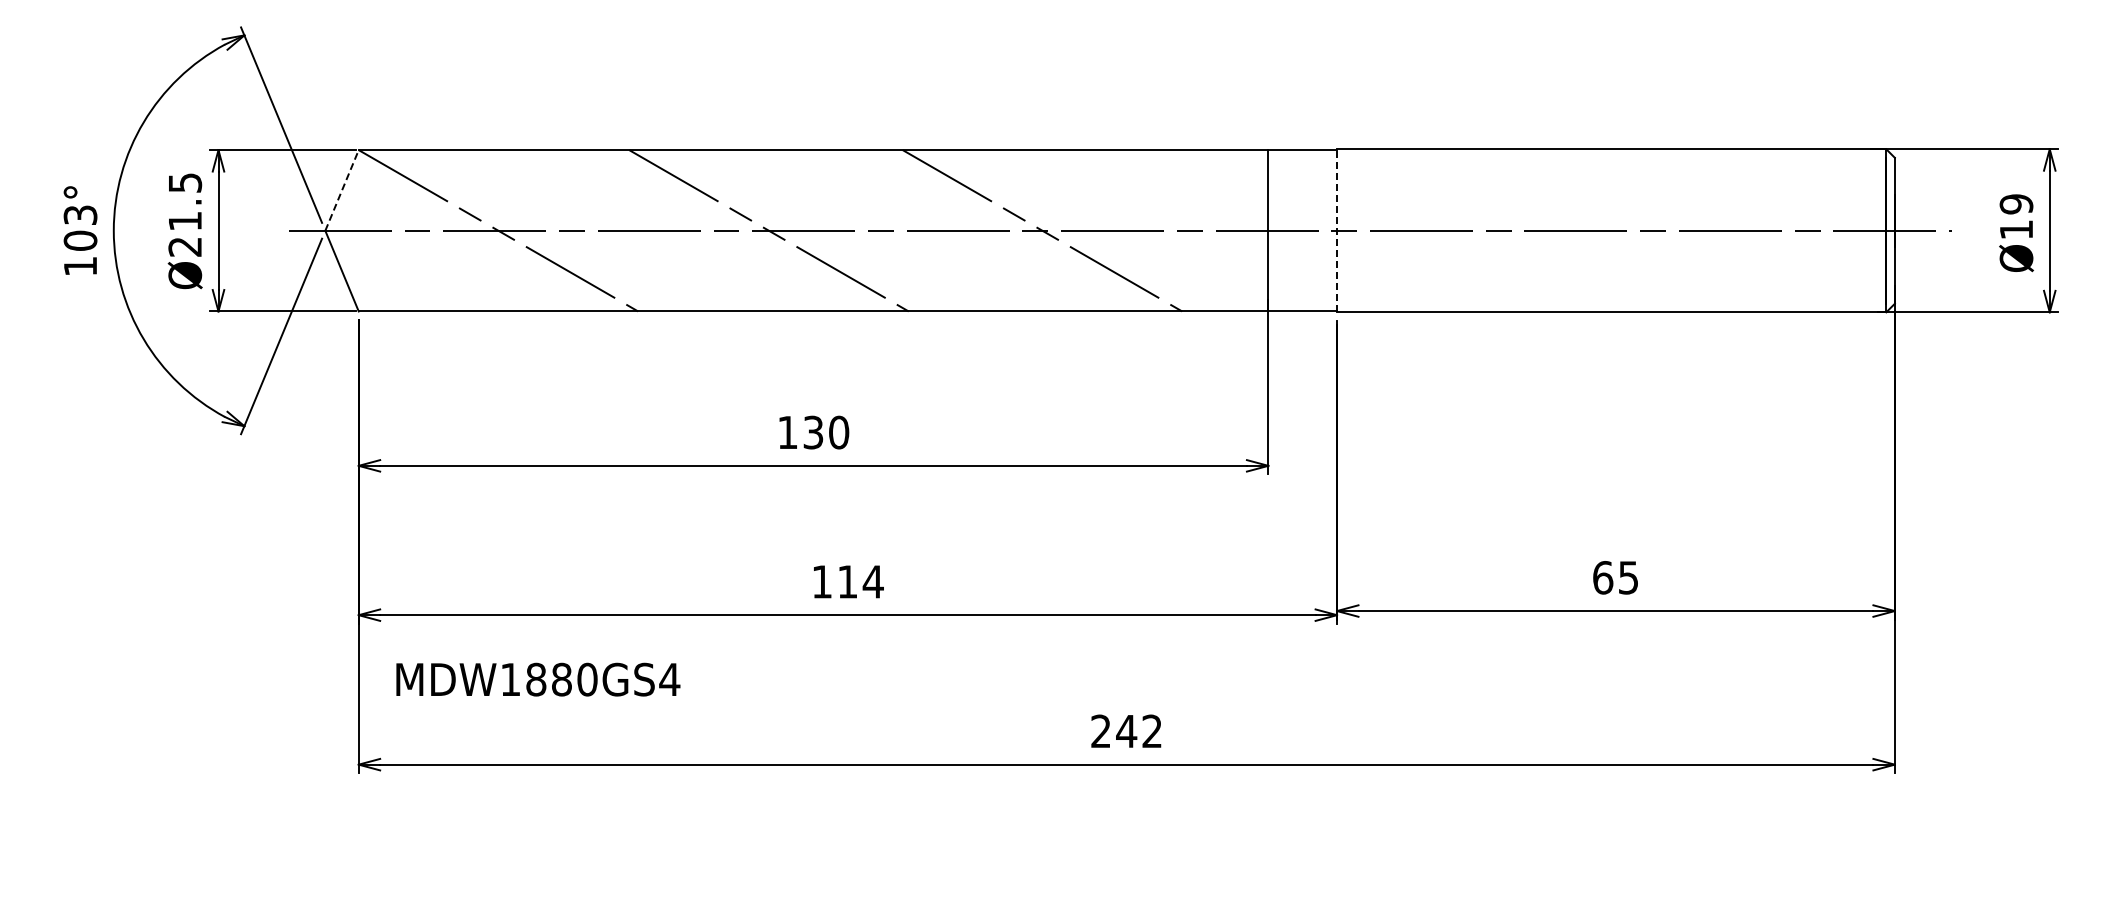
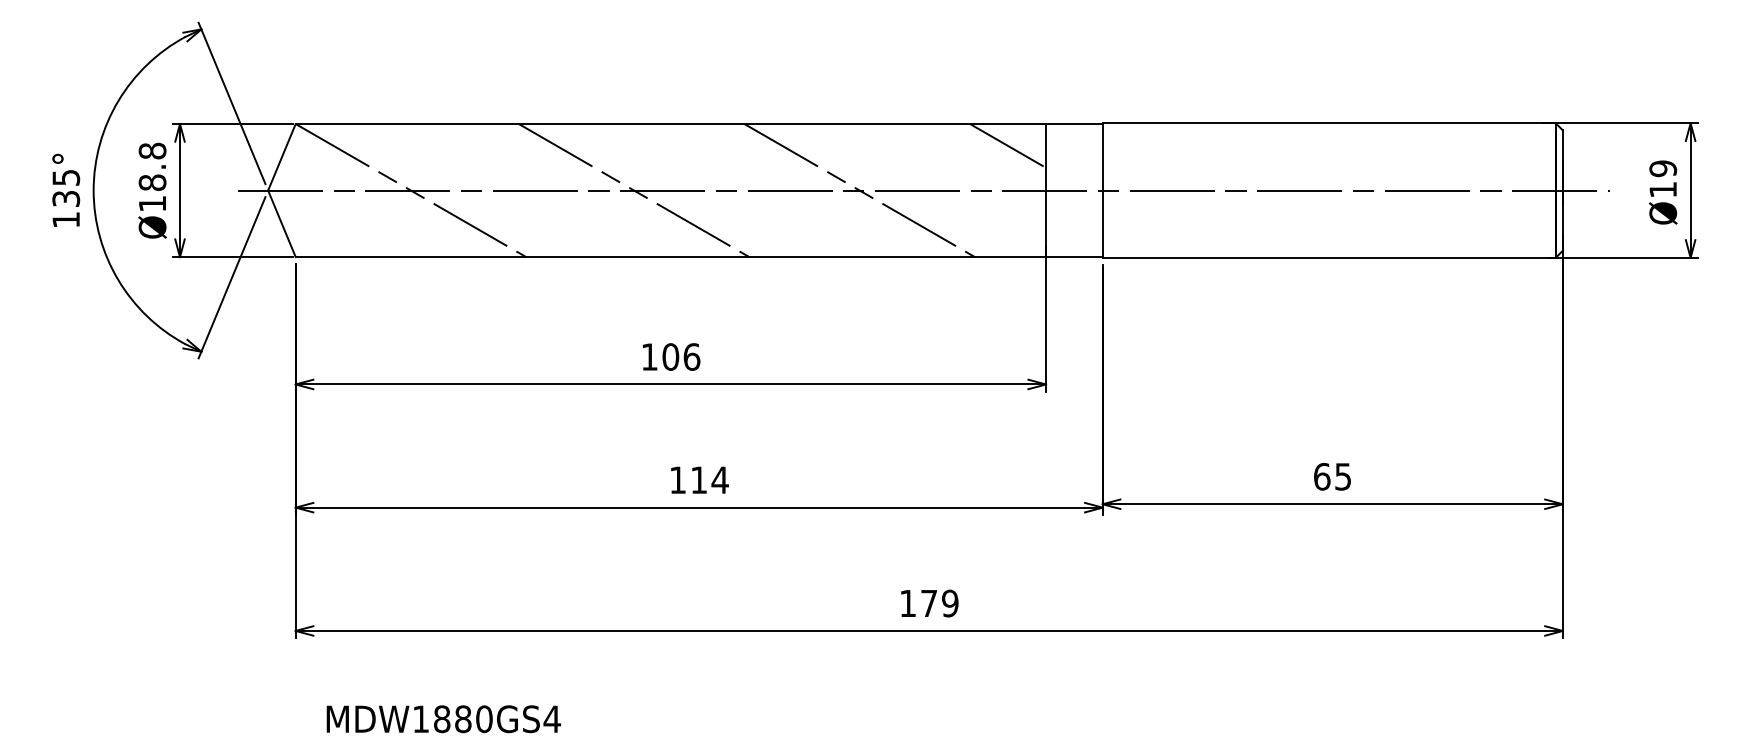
line: (1222, 176) -> (1008, 145), added
line: (342, 190) -> (282, 157), dashed -> solid
text: (185, 214) -> (152, 177), Ø21.5 -> Ø18.8
text: (80, 227) -> (66, 187), 103° -> 135°
line: (1337, 230) -> (1103, 190), dashed -> solid
text: (826, 432) -> (681, 356), 130 -> 106
text: (538, 679) -> (443, 719), moved
text: (1126, 731) -> (929, 603), 242 -> 179

